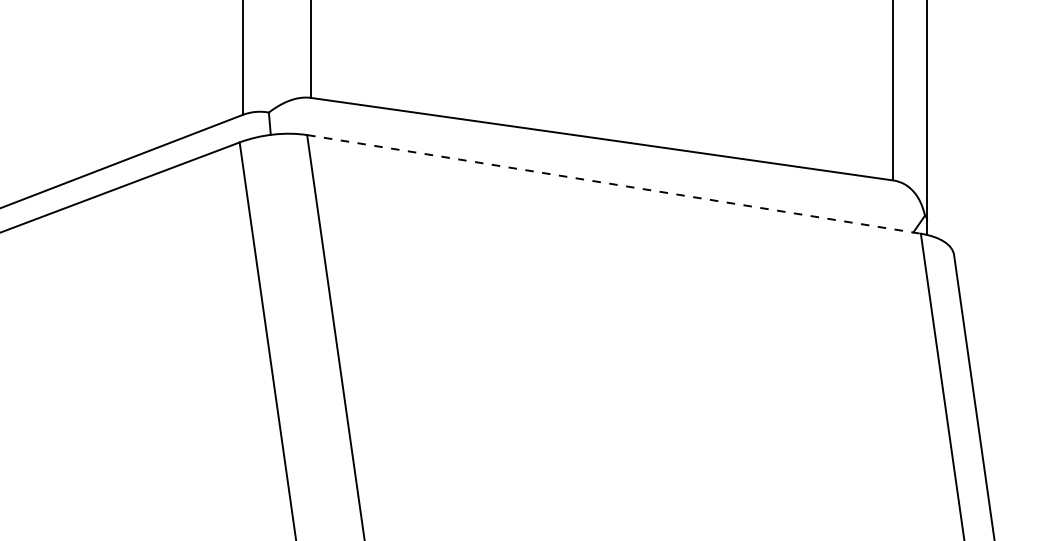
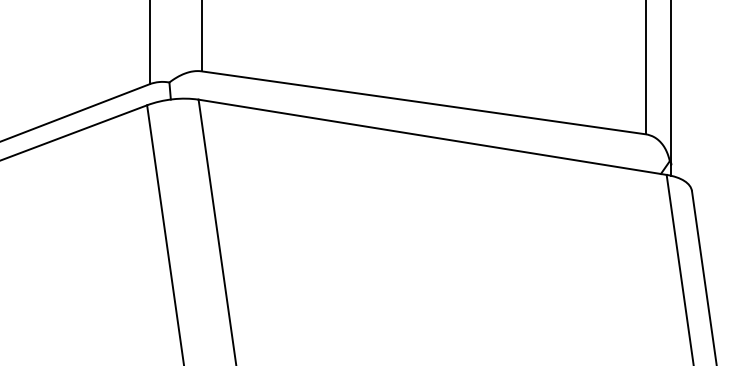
line: (614, 184) -> (433, 137), dashed -> solid

